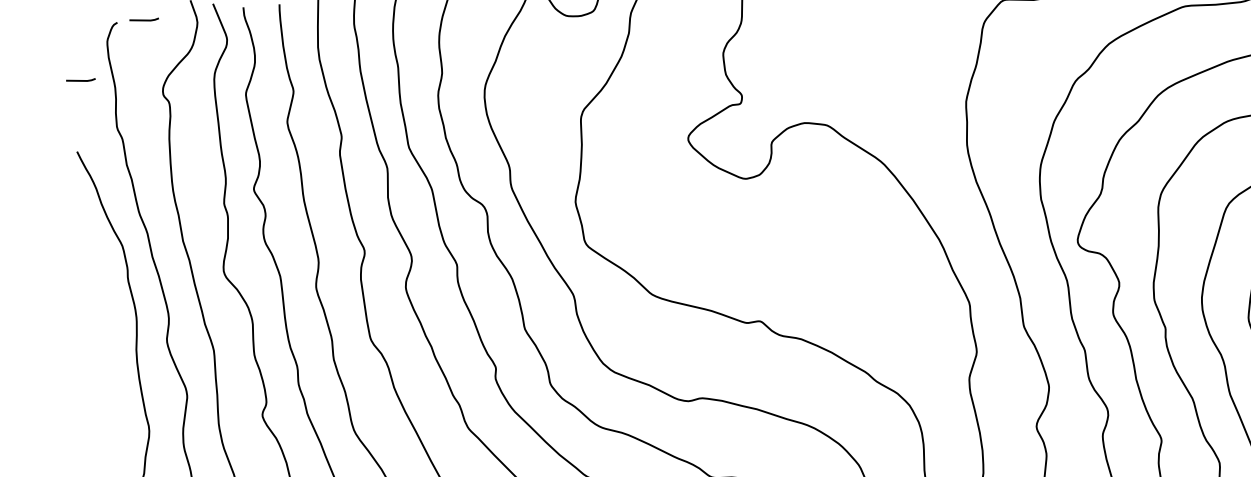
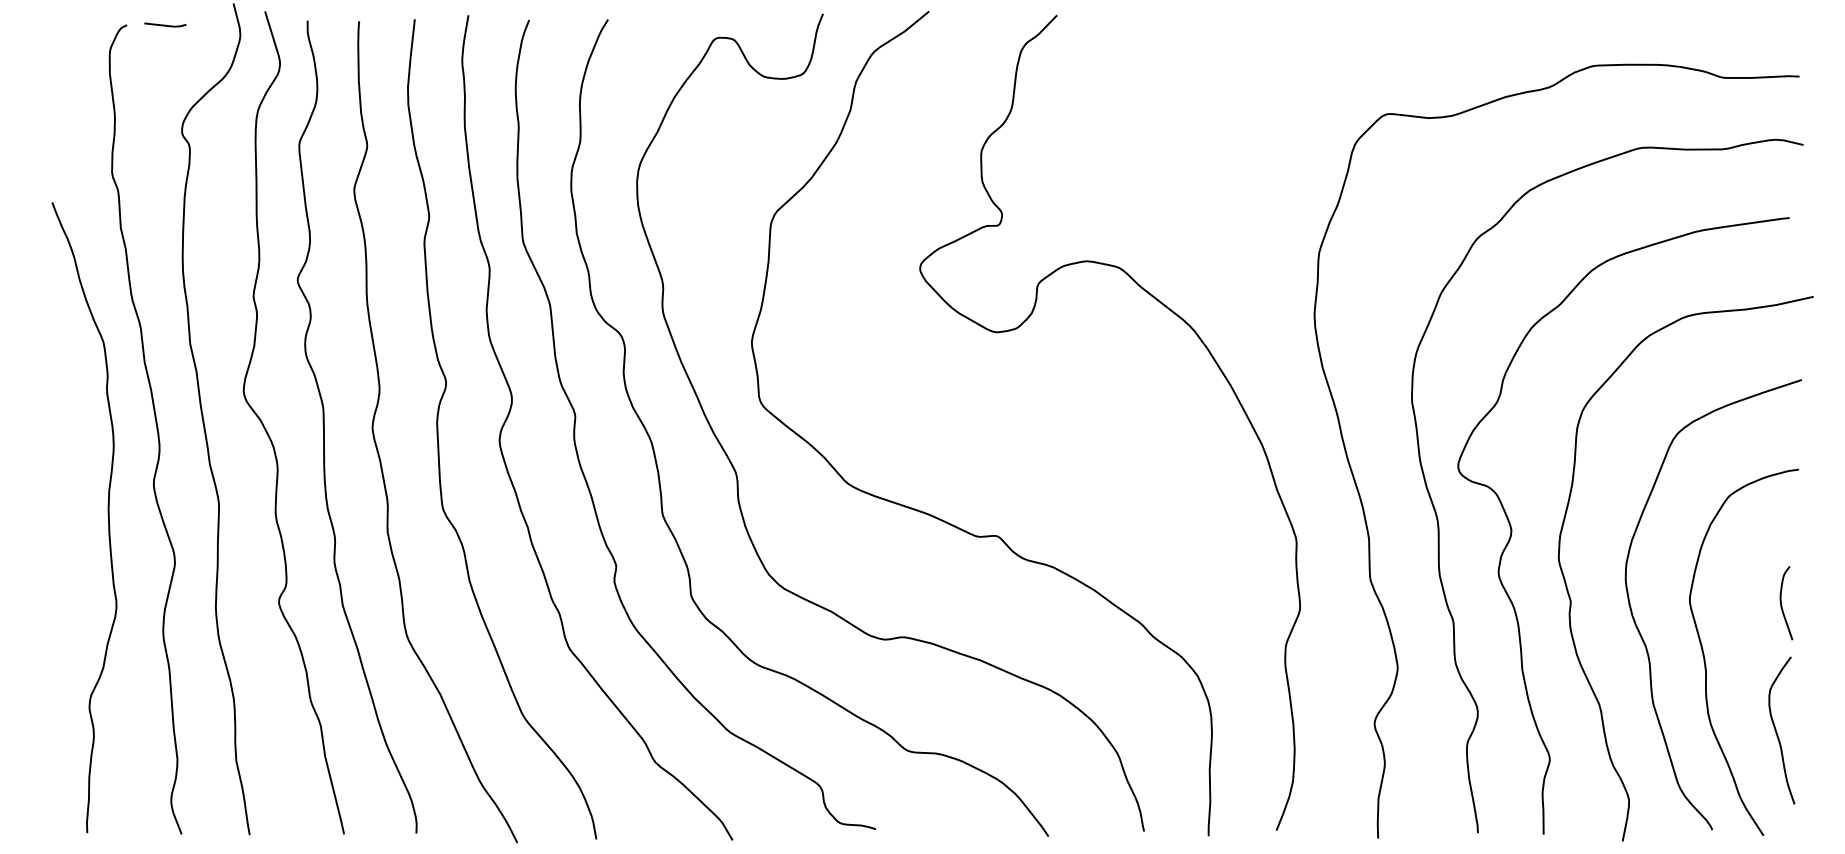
line: (80, 80) -> (67, 101), removed

